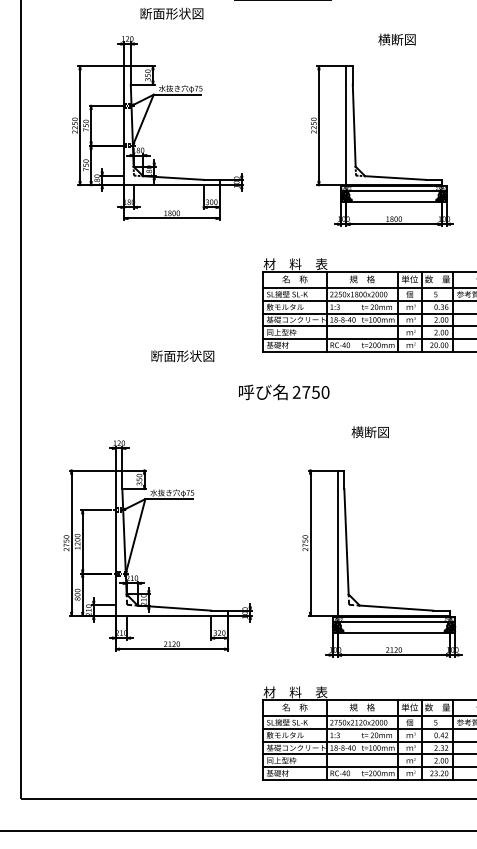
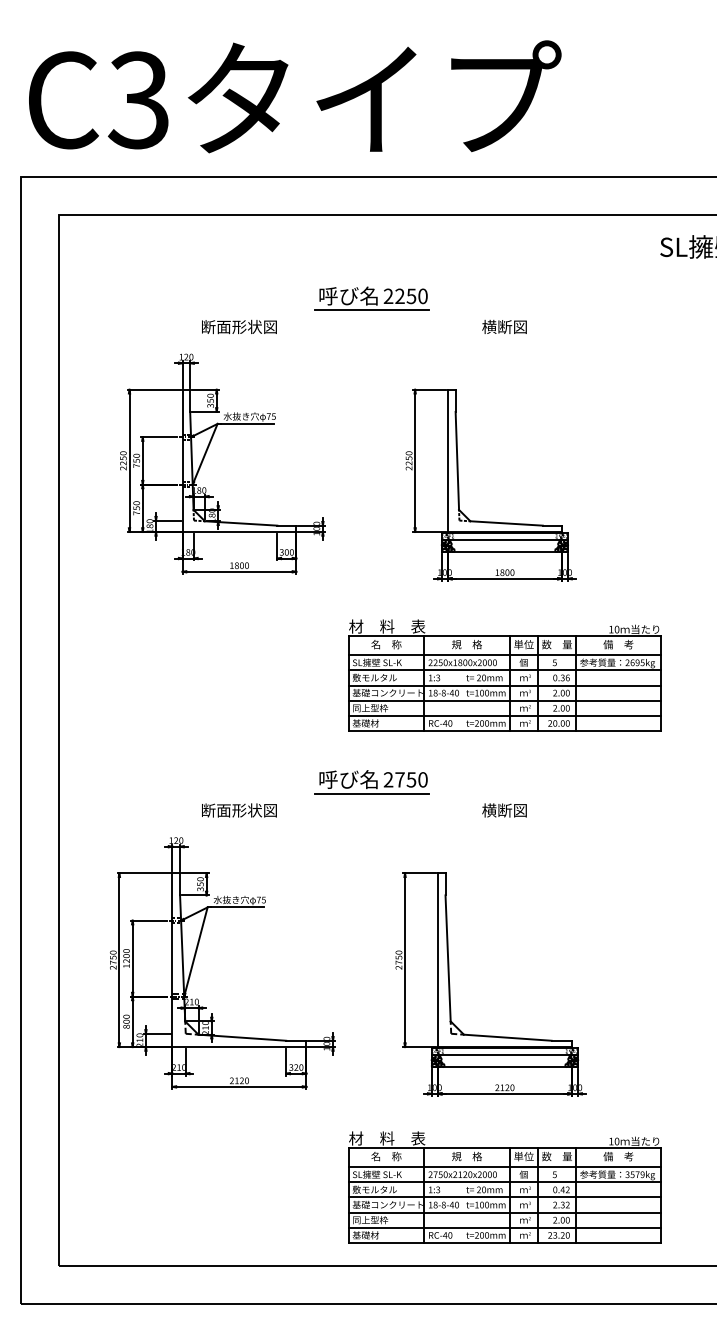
text: (397, 39) -> (504, 326), moved
text: (182, 356) -> (239, 810), moved
line: (283, 403) -> (372, 793), added
text: (370, 432) -> (504, 810), moved

